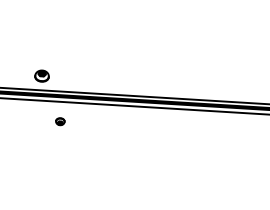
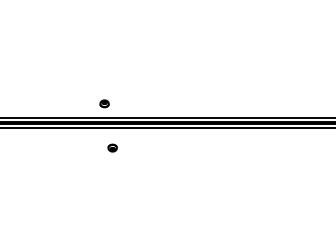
part: (41, 75) -> (104, 103), size x0.62
part: (60, 121) -> (112, 147), moved

